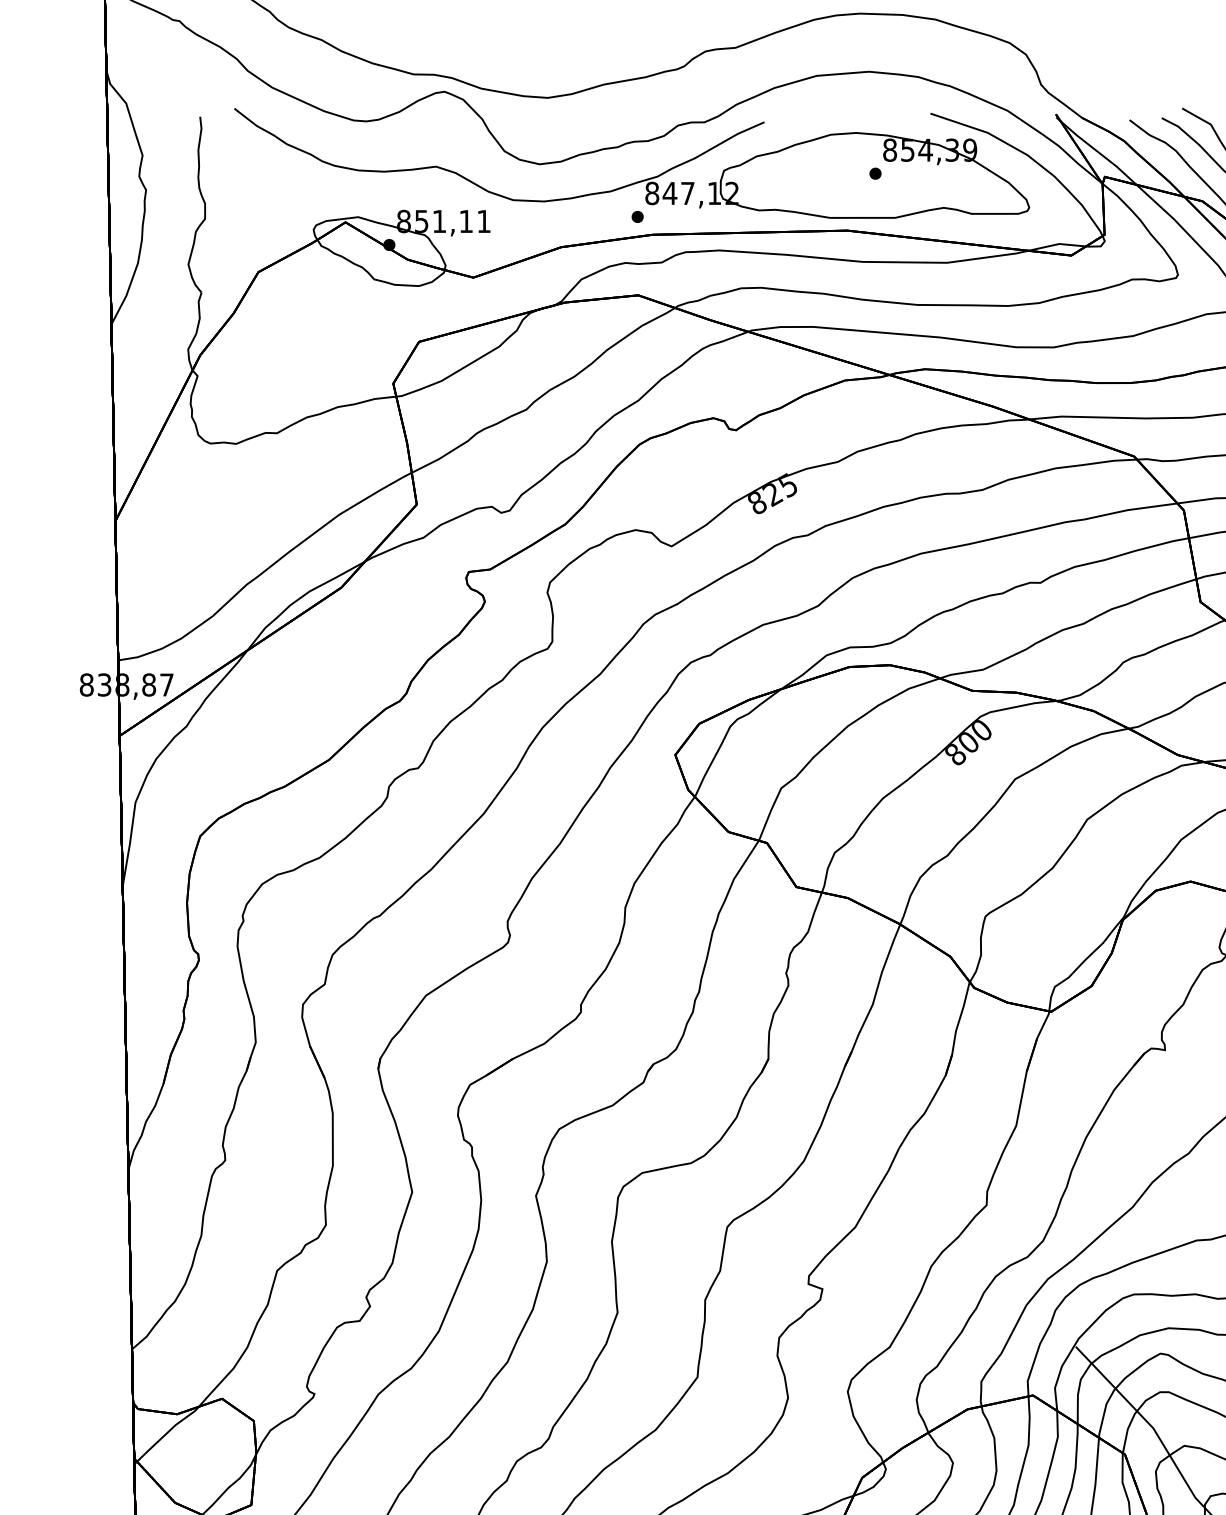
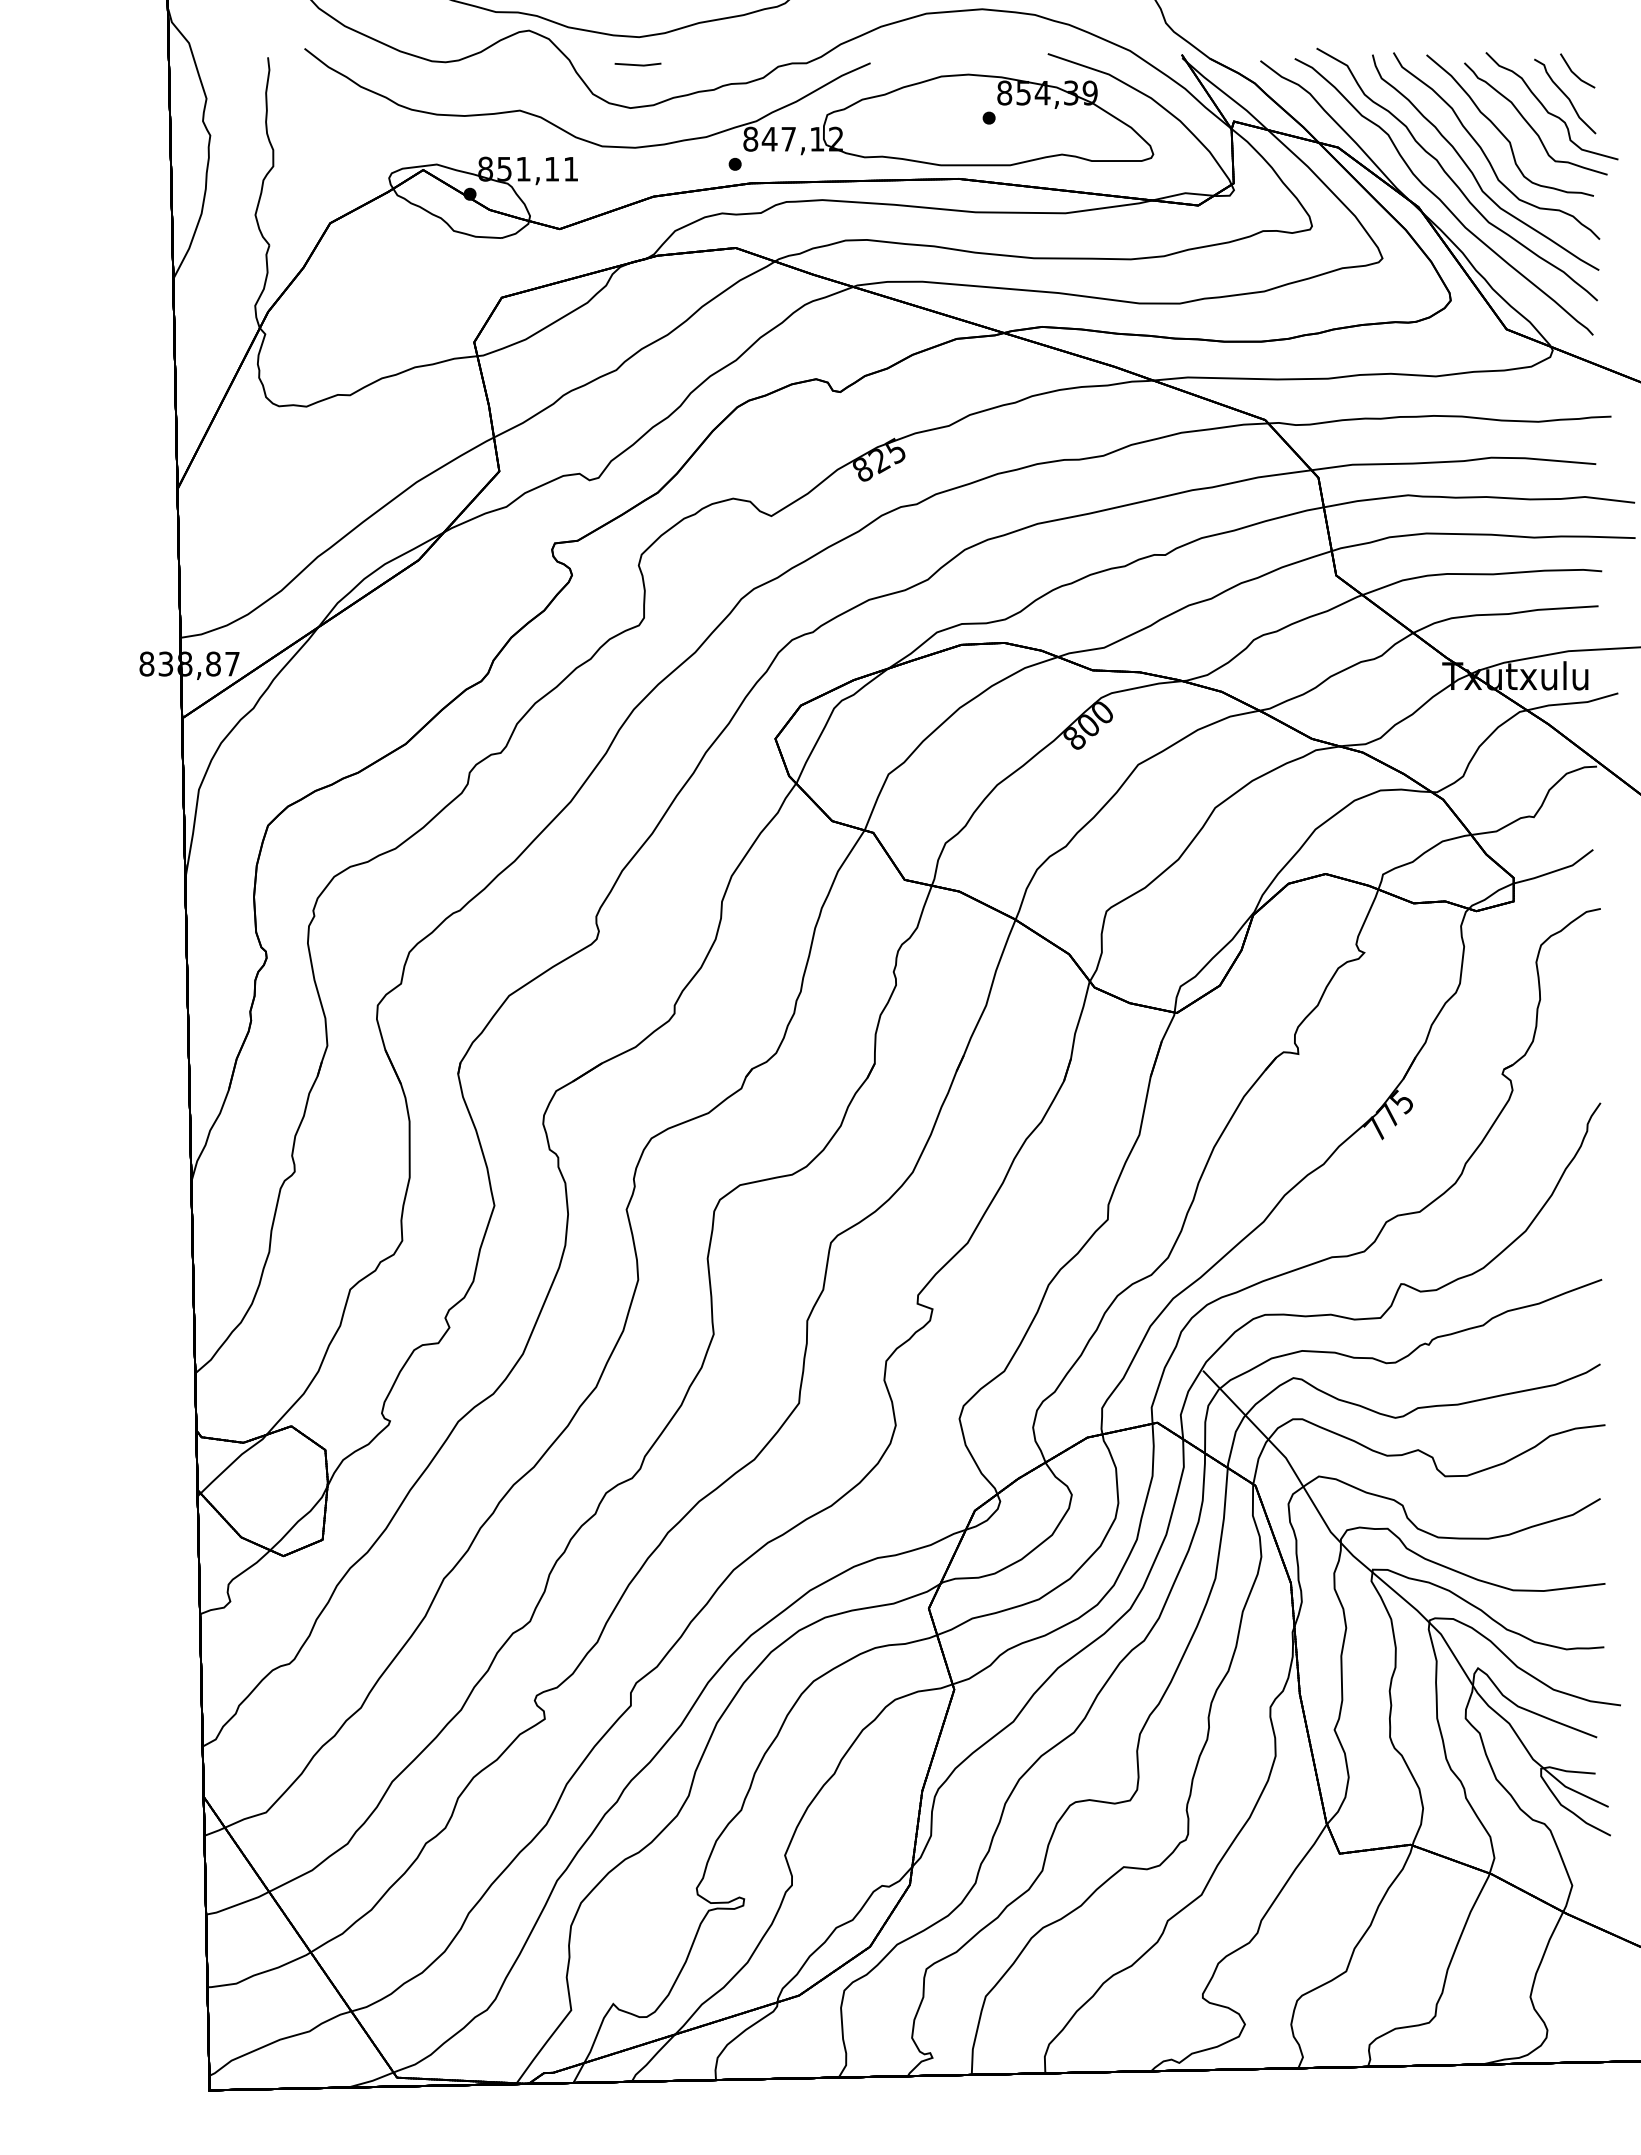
line: (546, 123) -> (637, 64), added

